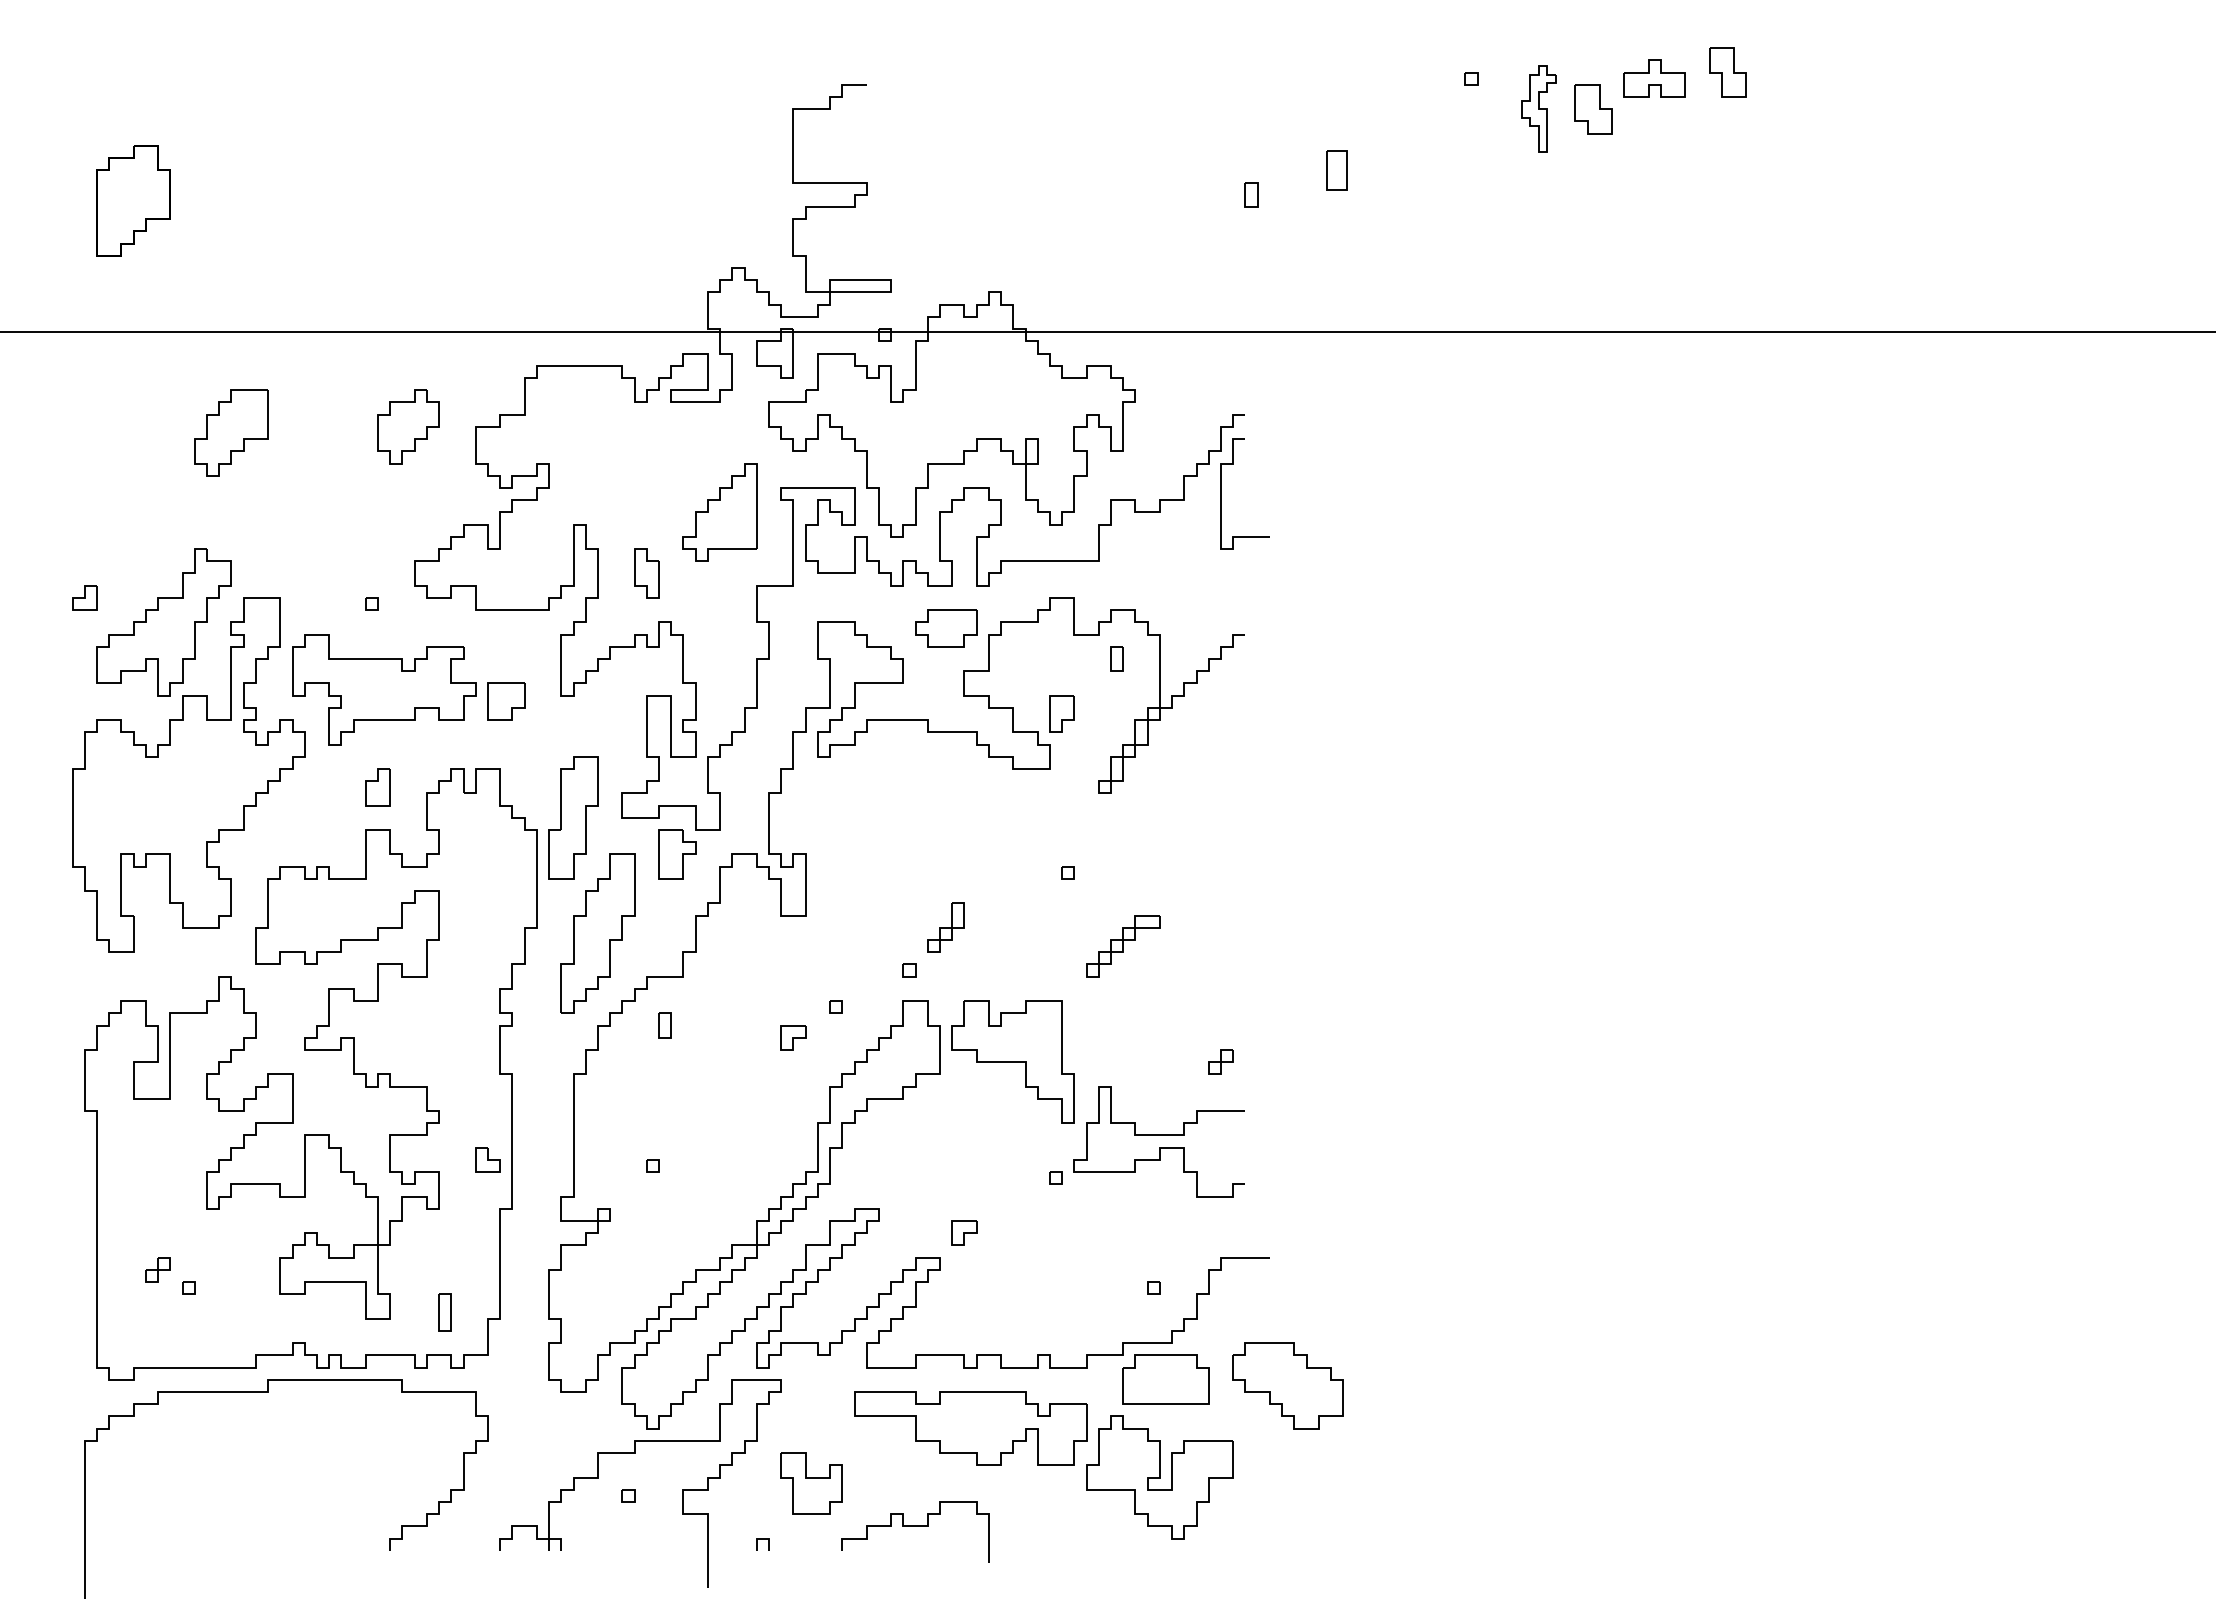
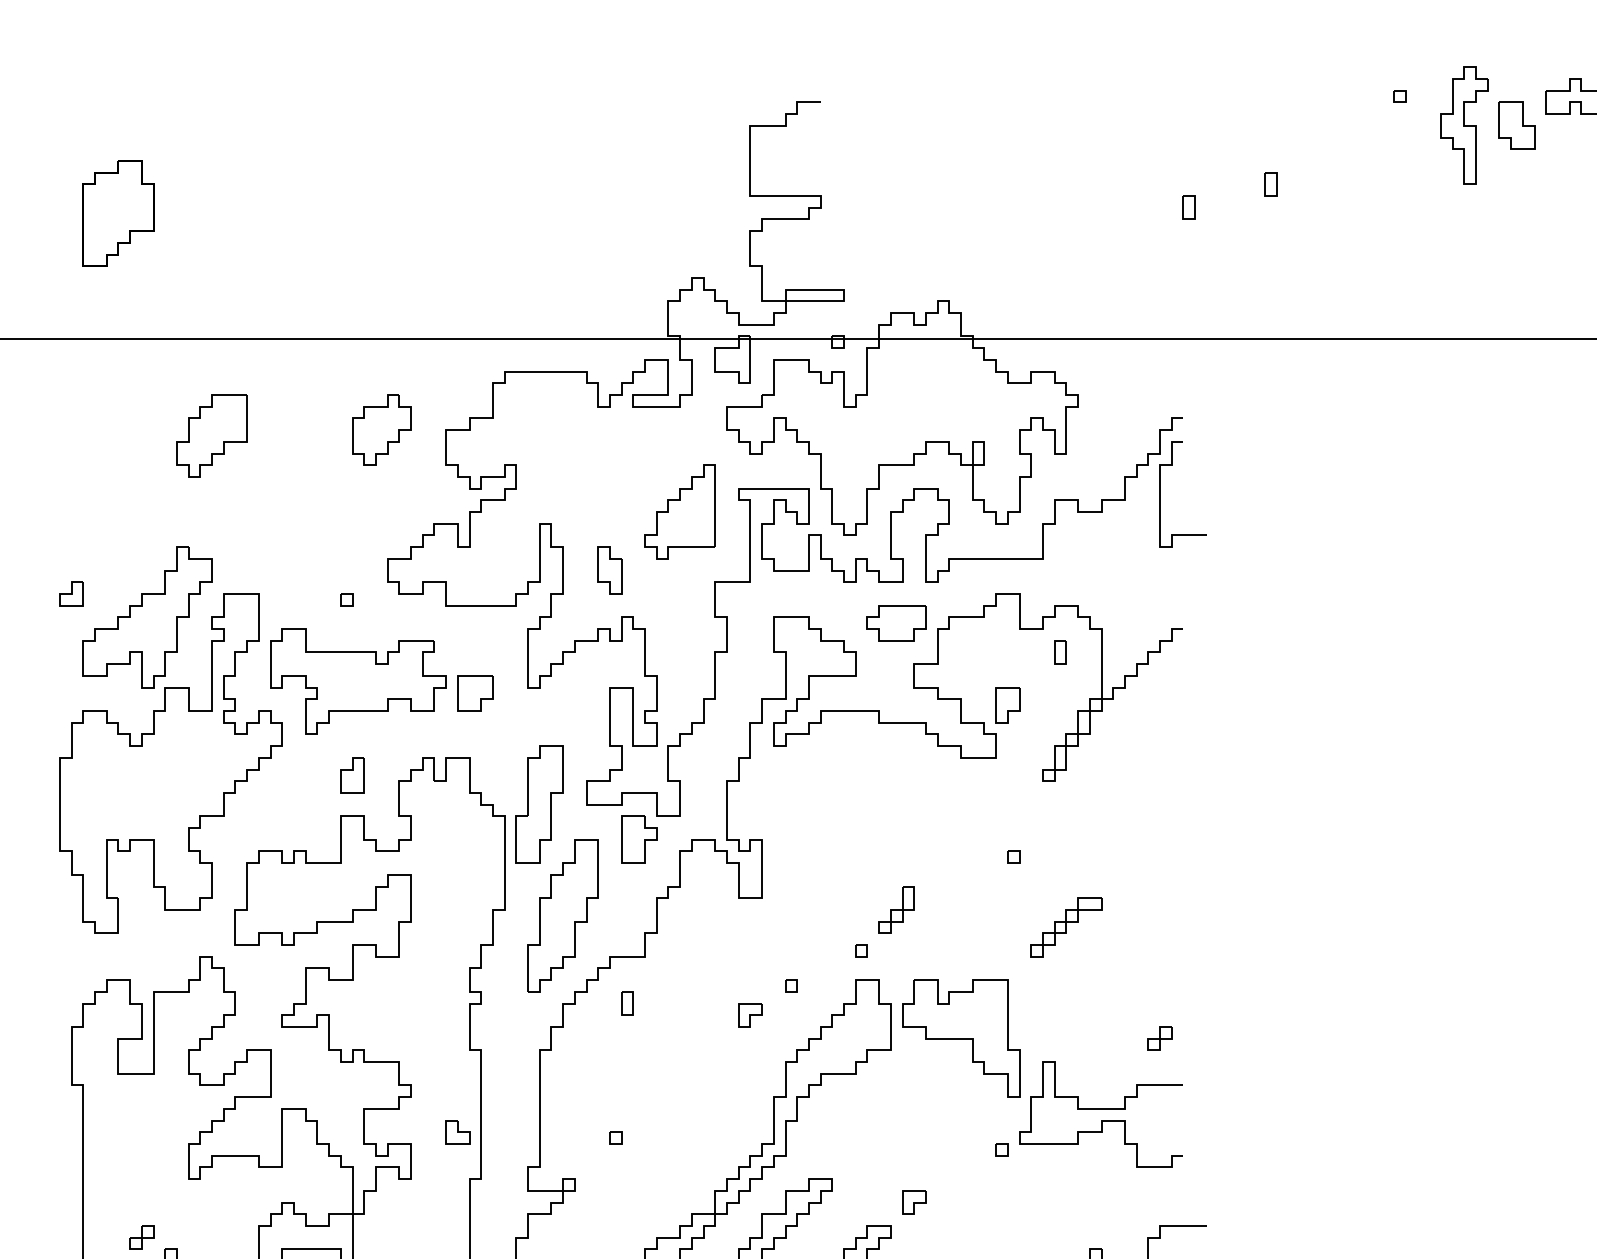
part: (1538, 108) -> (1464, 125), size x1.43
part: (1336, 170) -> (1270, 184), size x0.62

